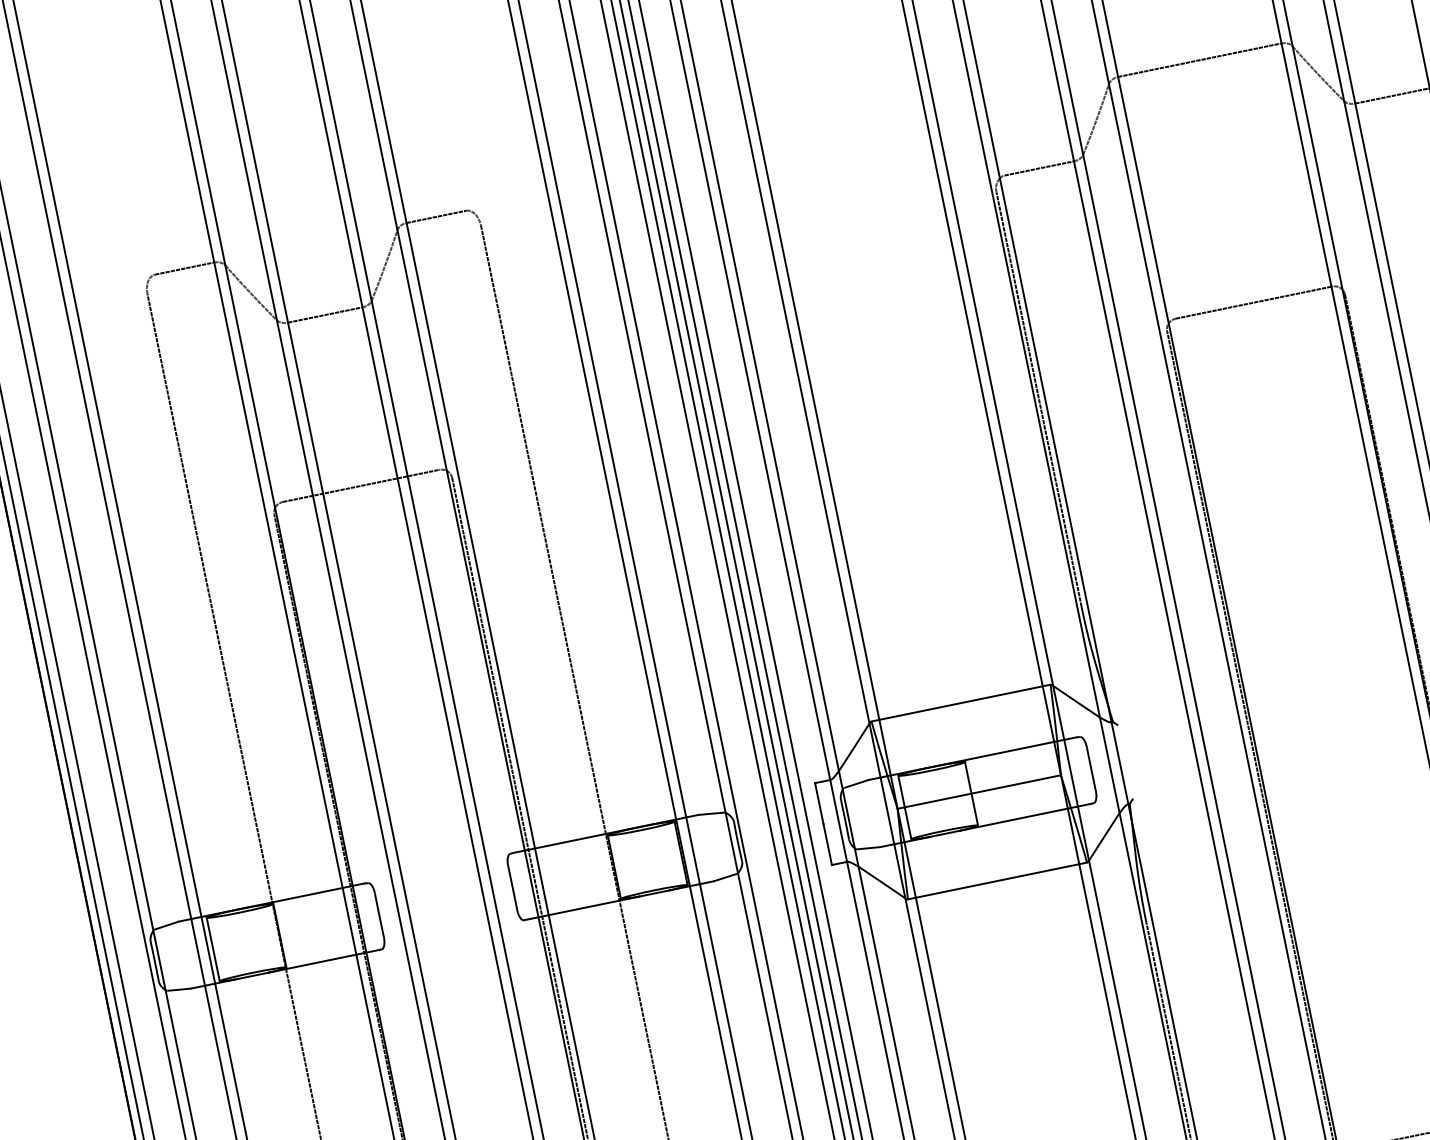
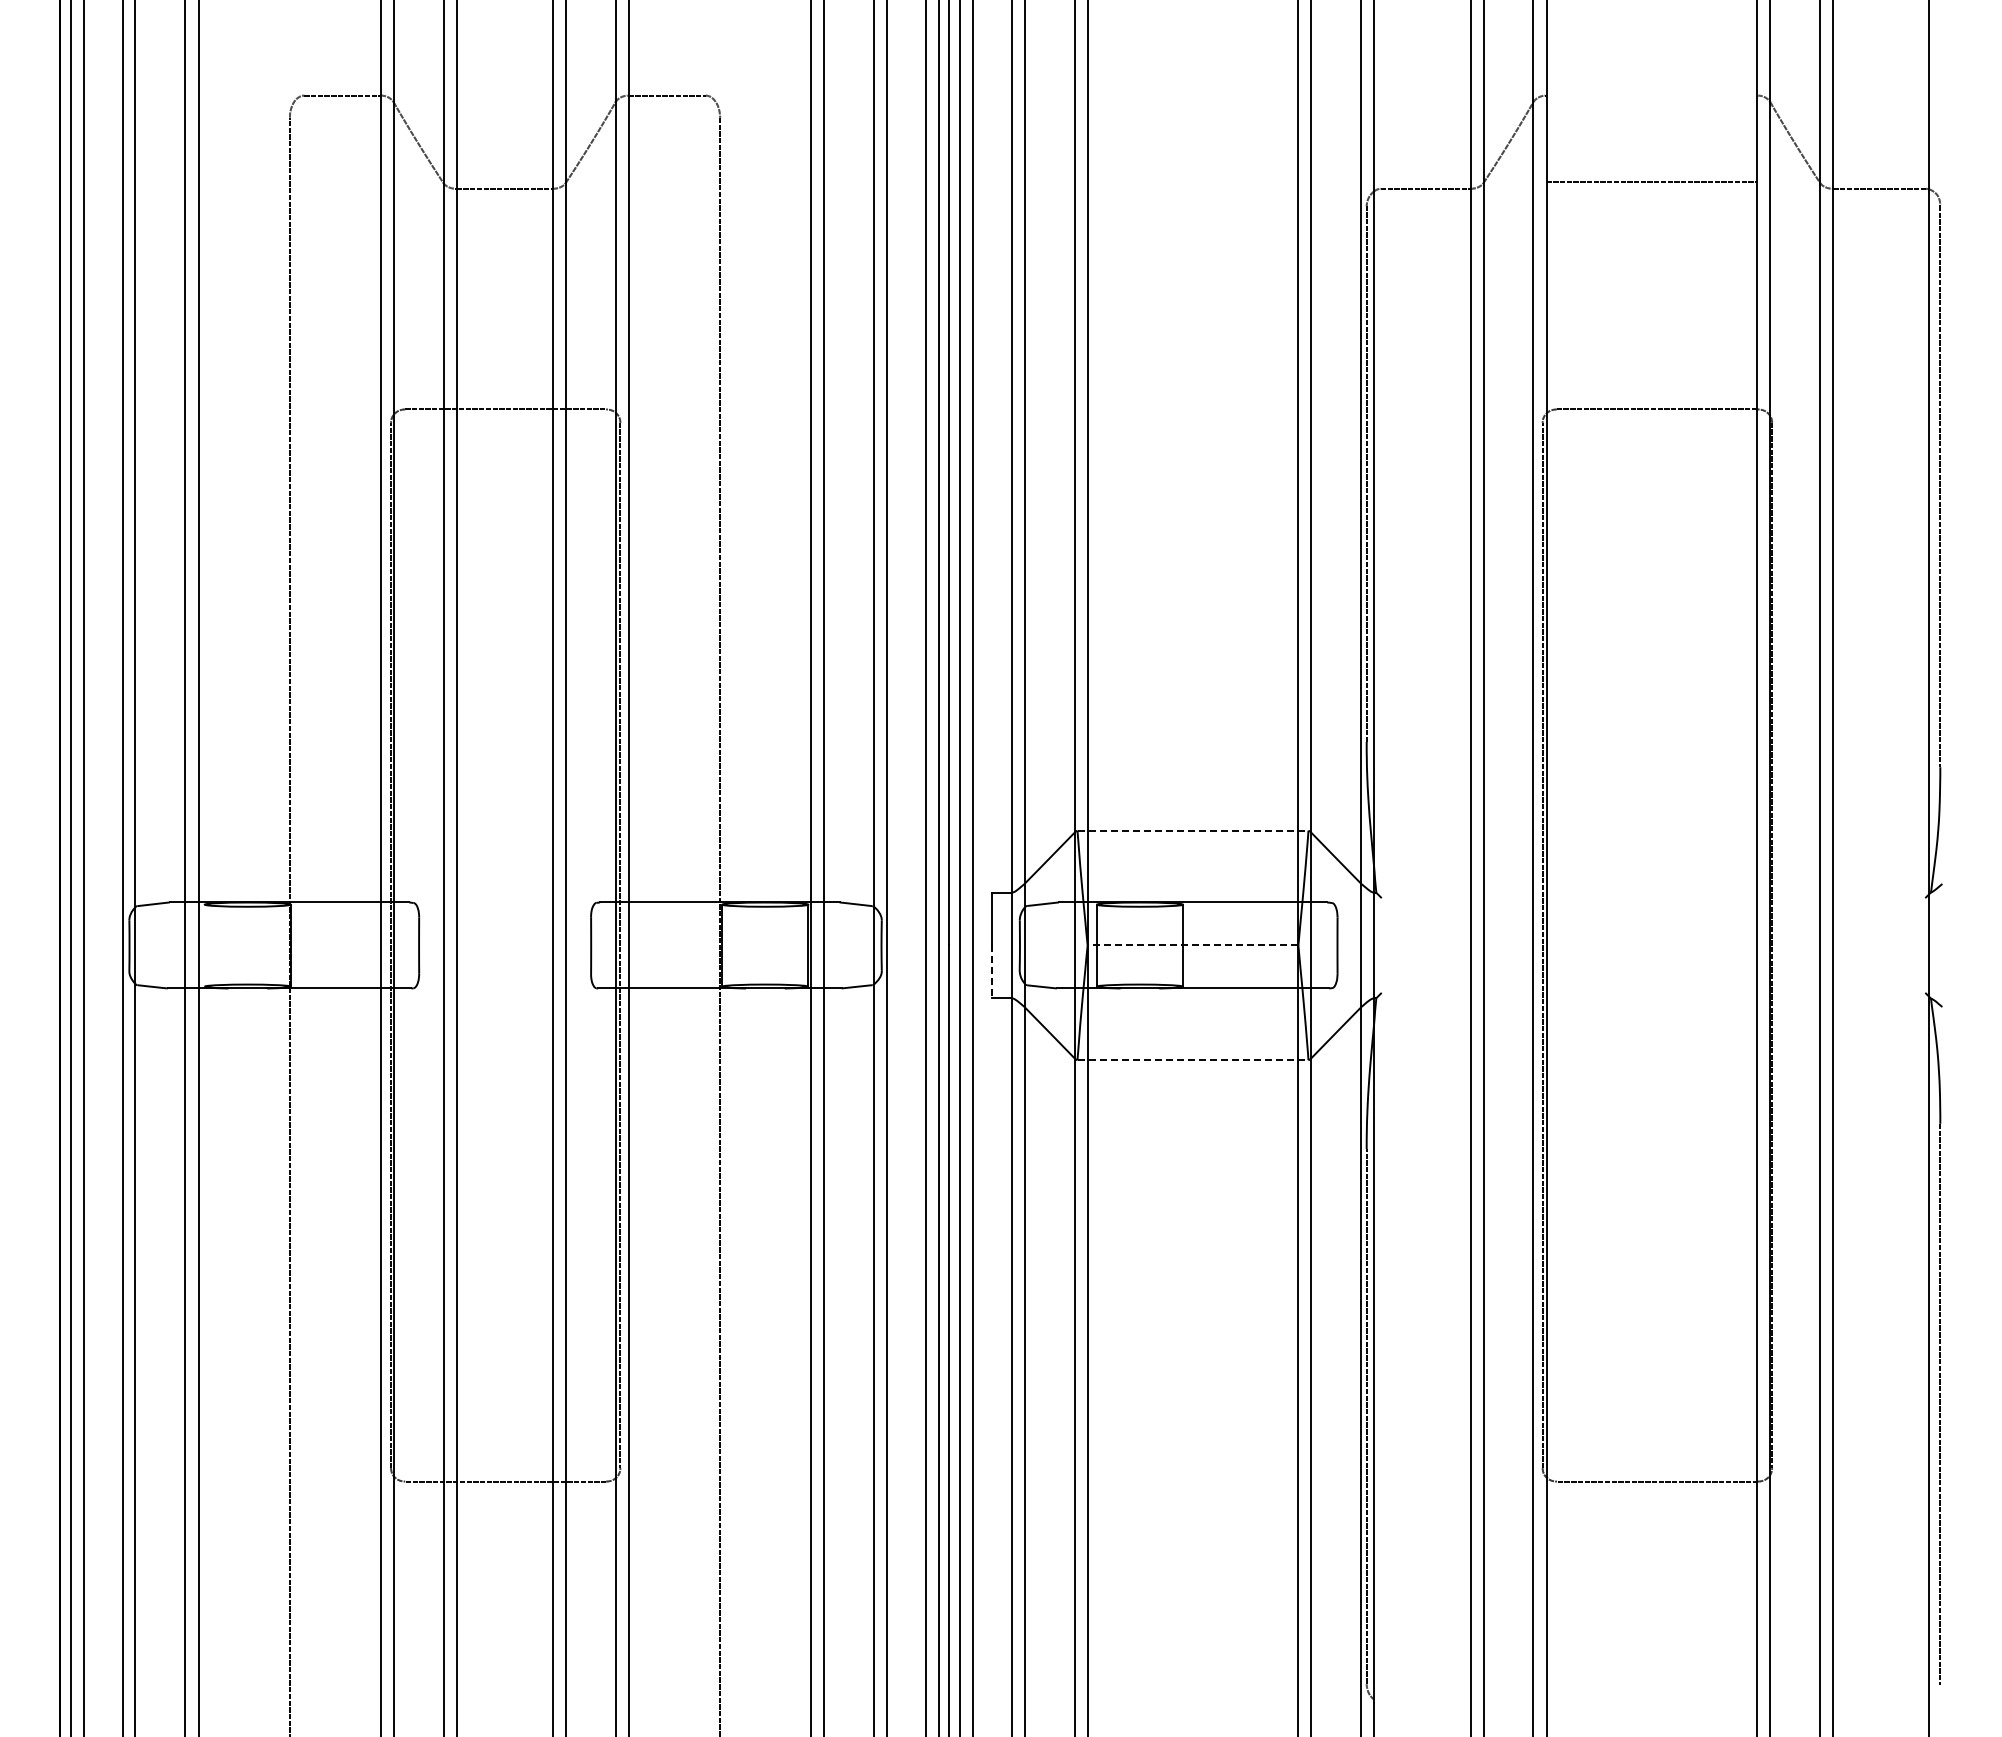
line: (1199, 60) -> (1651, 181), moved
line: (961, 702) -> (1193, 830), solid -> dashed
line: (978, 792) -> (1192, 945), solid -> dashed
line: (828, 844) -> (992, 972), solid -> dashed
line: (997, 881) -> (1193, 1060), solid -> dashed
line: (212, 949) -> (204, 945), removed

